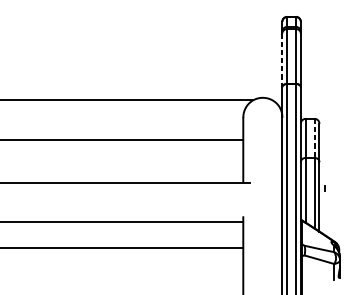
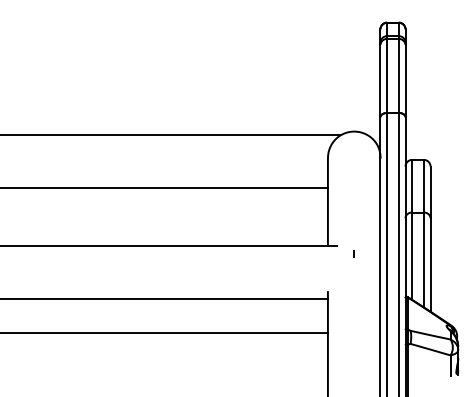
line: (282, 60) -> (380, 81), dashed -> solid
line: (314, 138) -> (423, 186), dashed -> solid
line: (324, 188) -> (353, 253), moved

